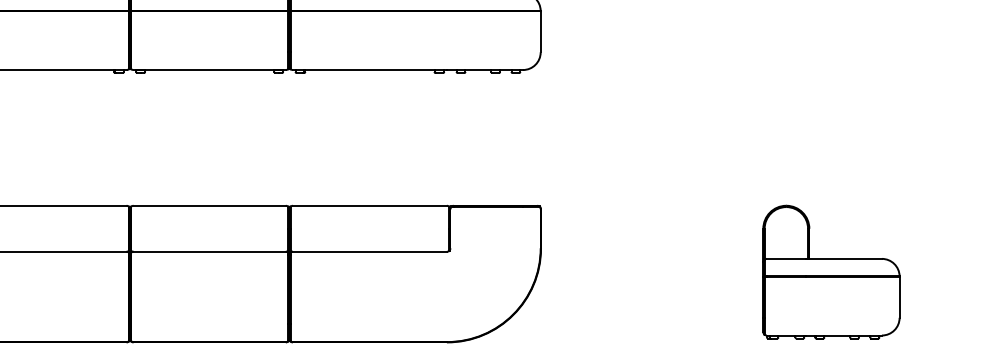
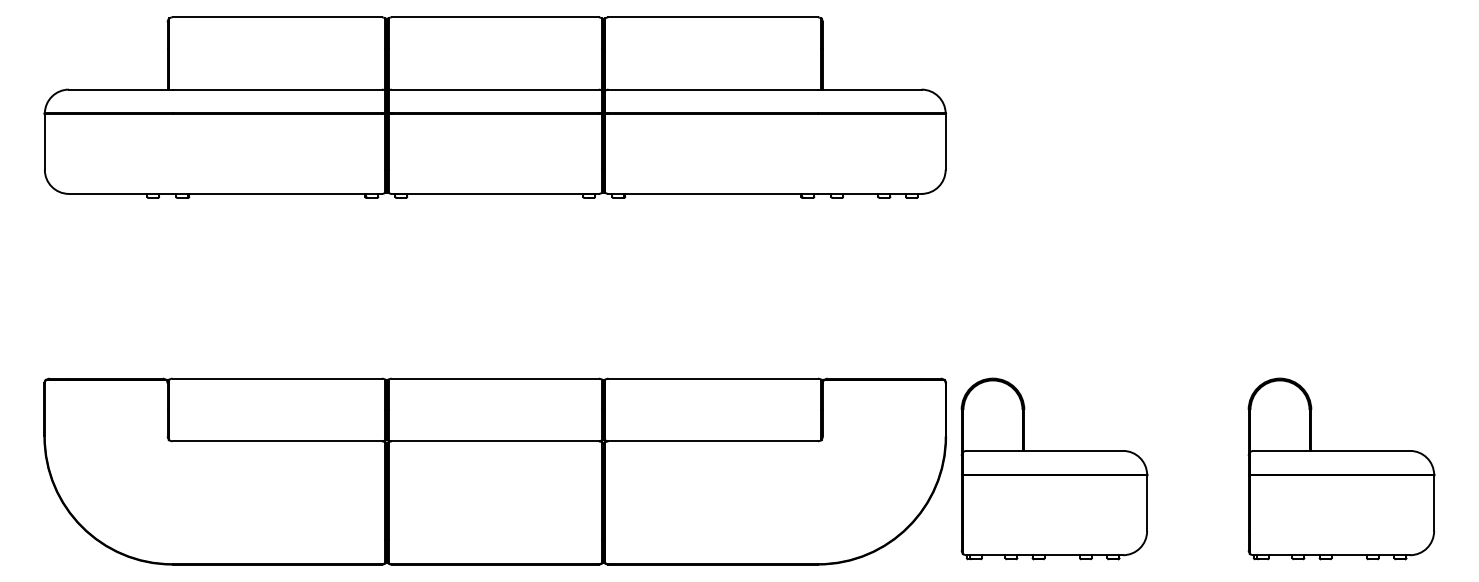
part: (620, 271) -> (1054, 468), added

